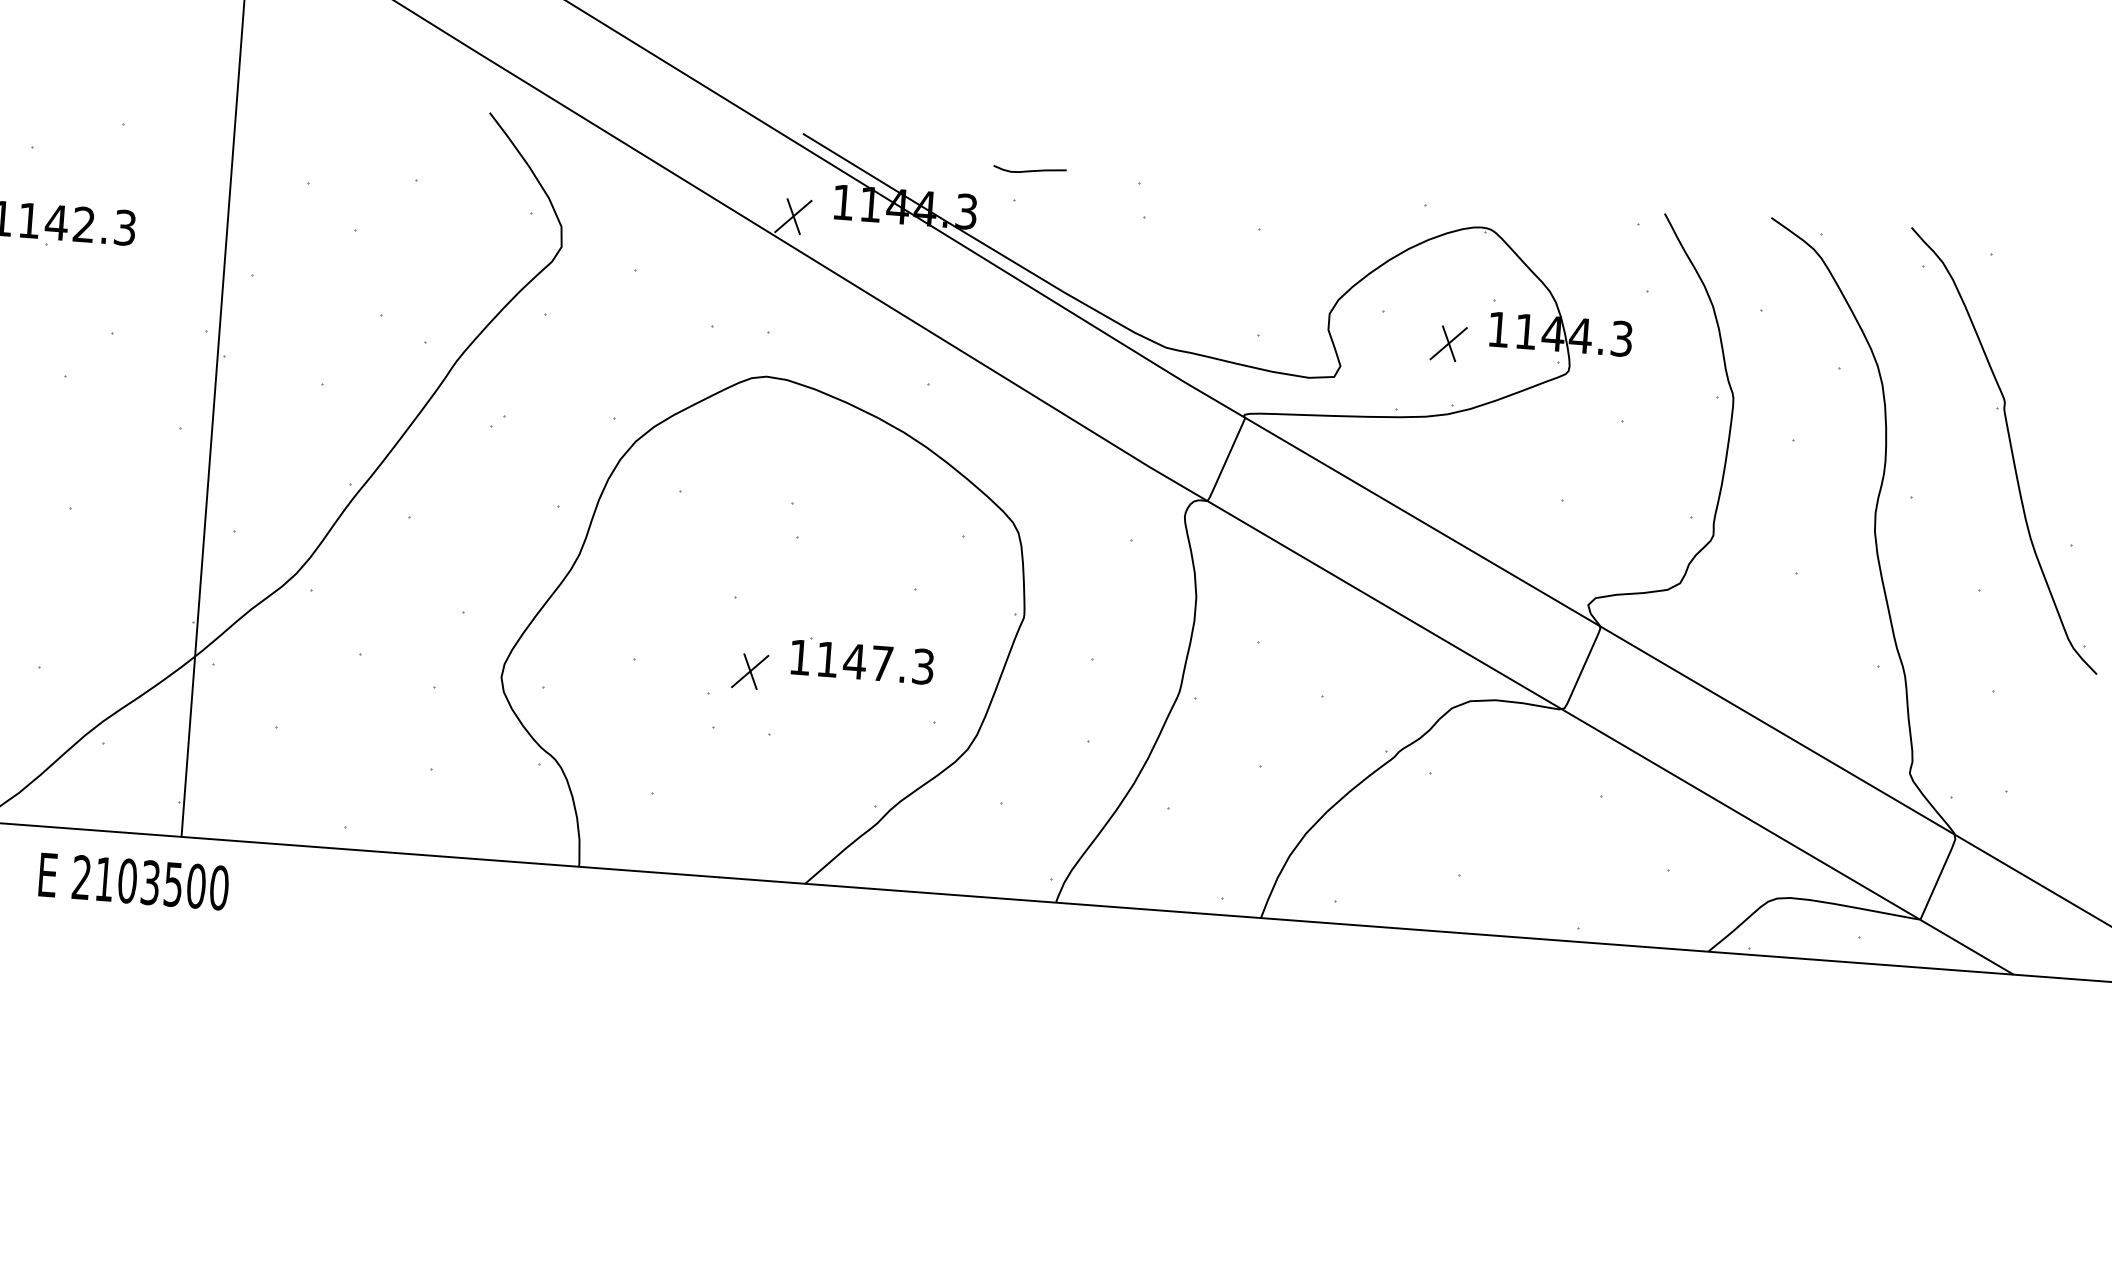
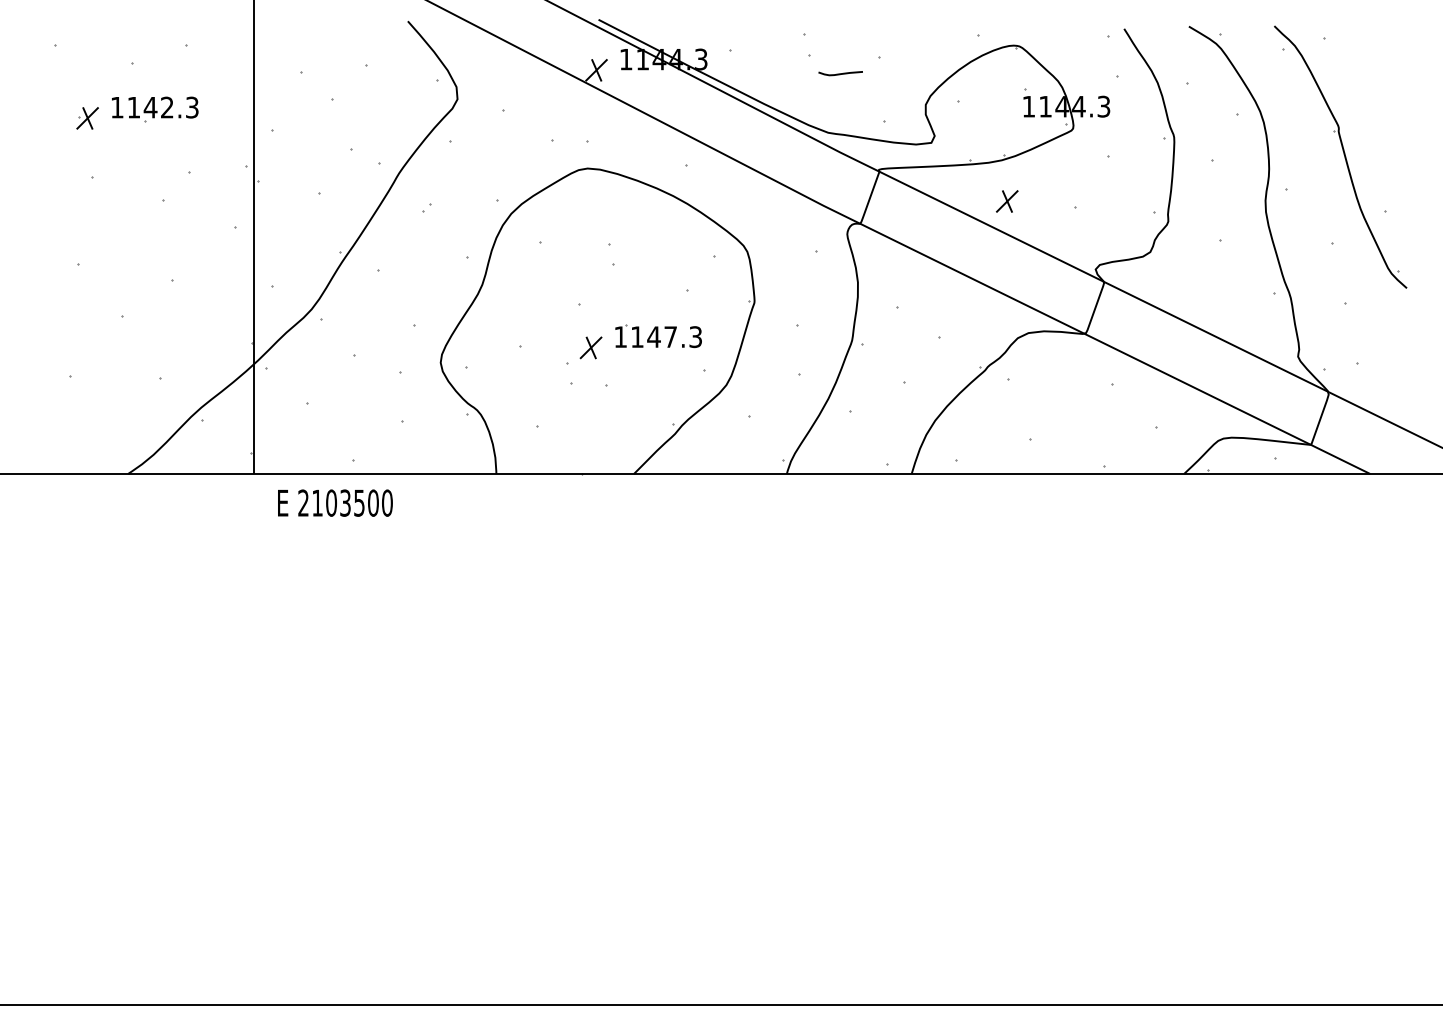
curve: (1029, 170) -> (840, 73), moved
part: (1449, 343) -> (1007, 201), moved
text: (134, 880) -> (335, 502), moved

